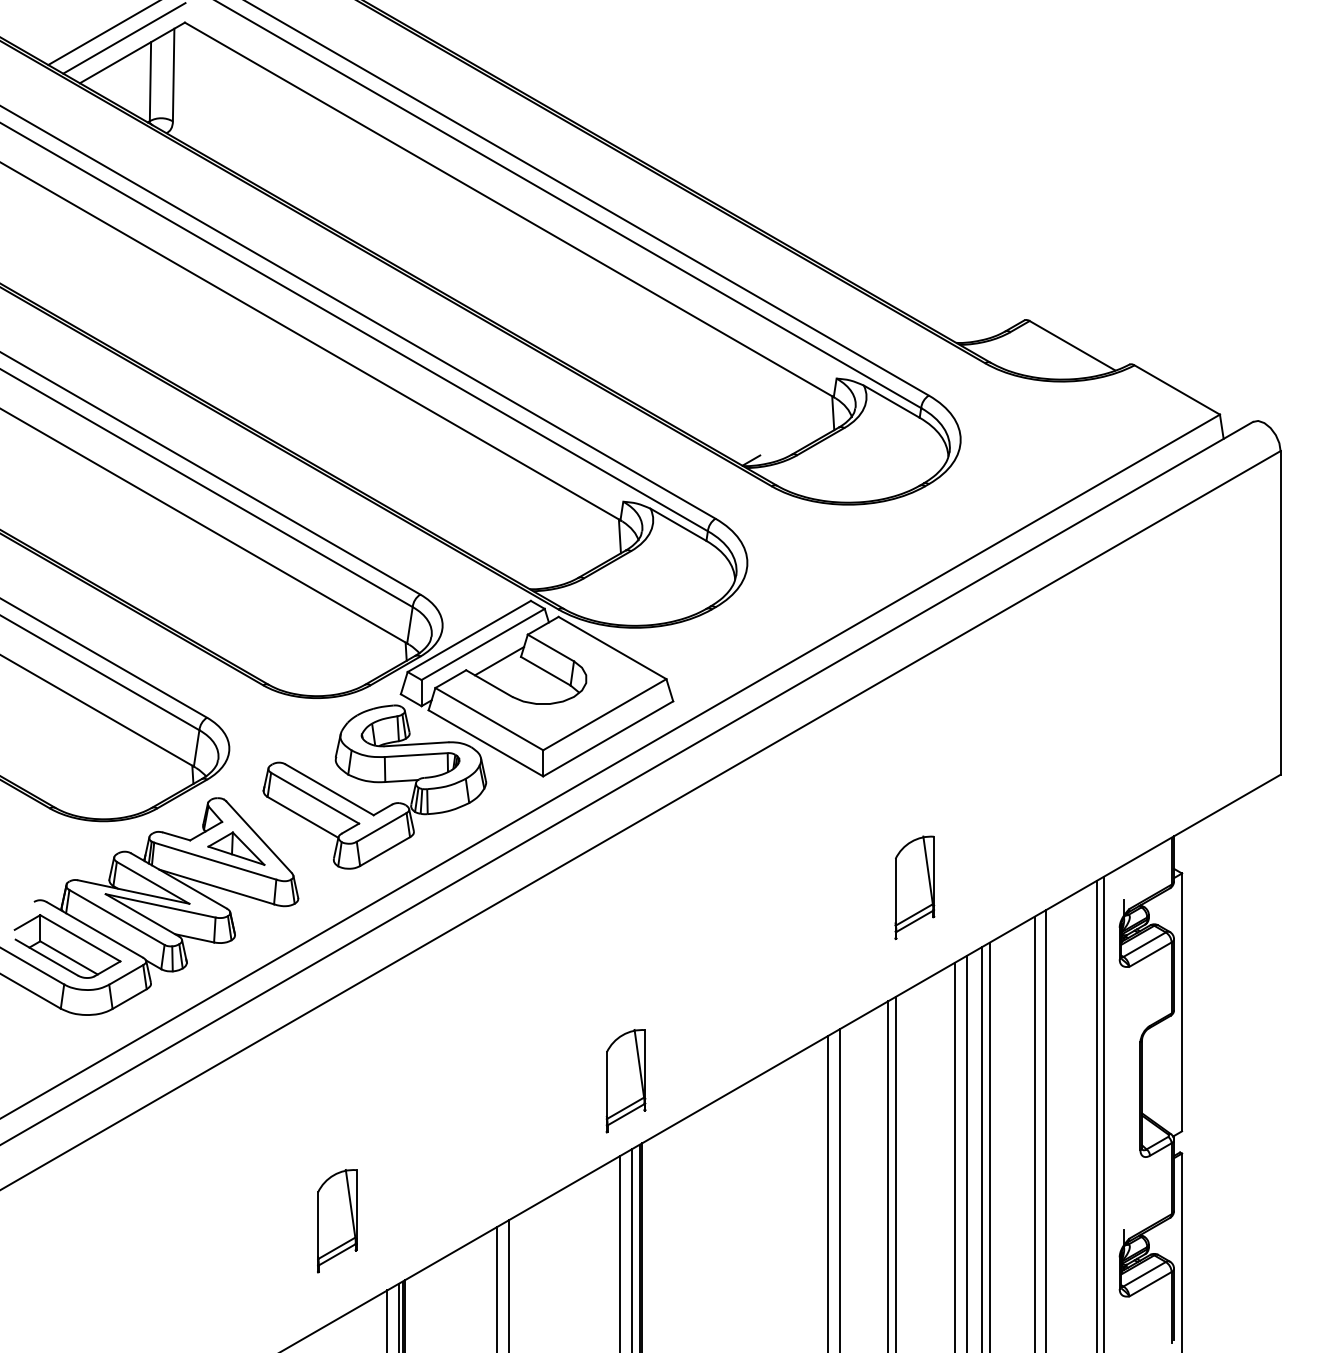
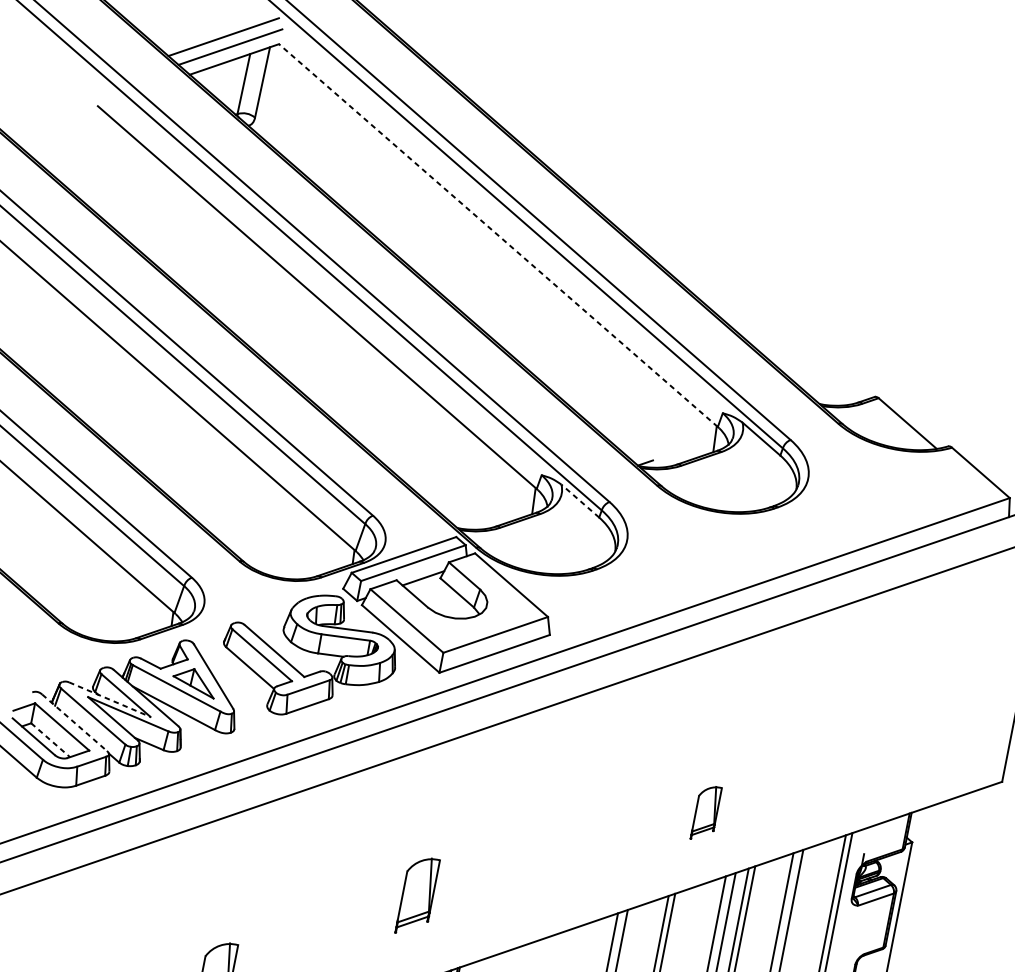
line: (509, 209) -> (498, 235), solid -> dashed
line: (678, 524) -> (580, 500), solid -> dashed
part: (914, 887) -> (706, 813), size x0.7
line: (133, 892) -> (109, 699), solid -> dashed
line: (95, 930) -> (74, 723), solid -> dashed
line: (69, 958) -> (50, 740), solid -> dashed
part: (625, 1081) -> (417, 896), moved

